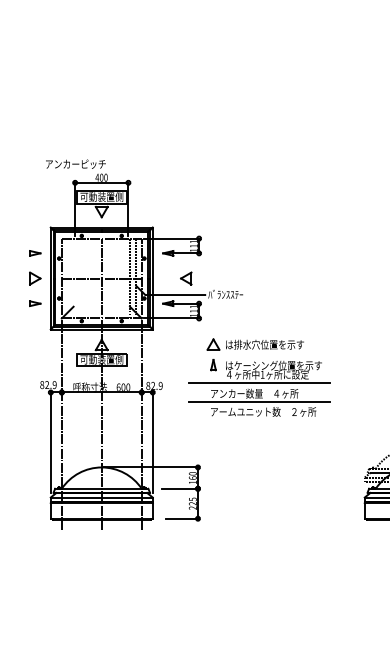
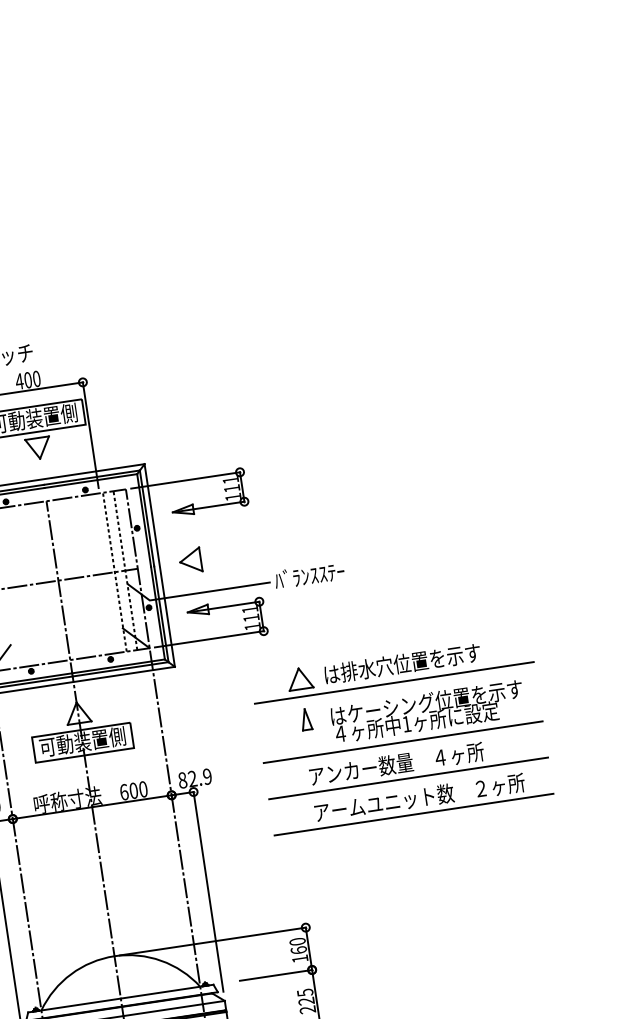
part: (186, 278) -> (190, 560), moved
line: (259, 353) -> (394, 682), added
line: (259, 419) -> (413, 814), added

